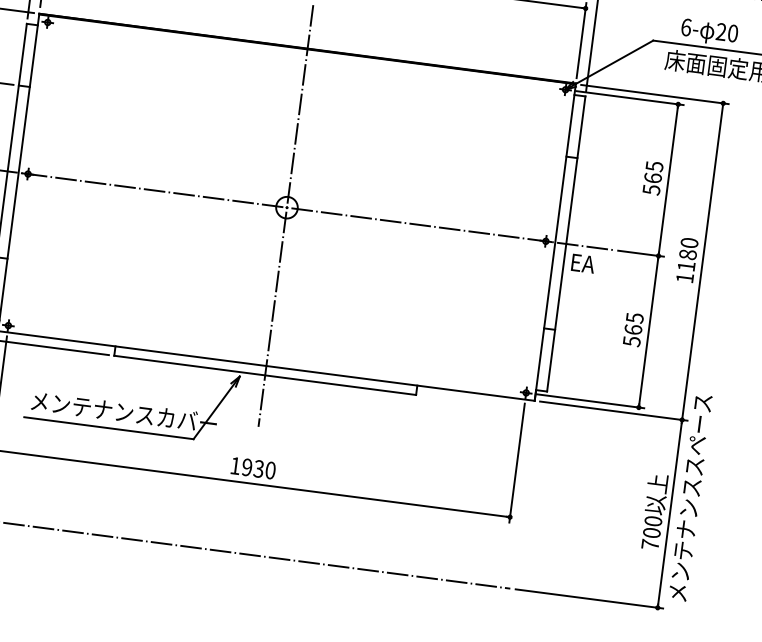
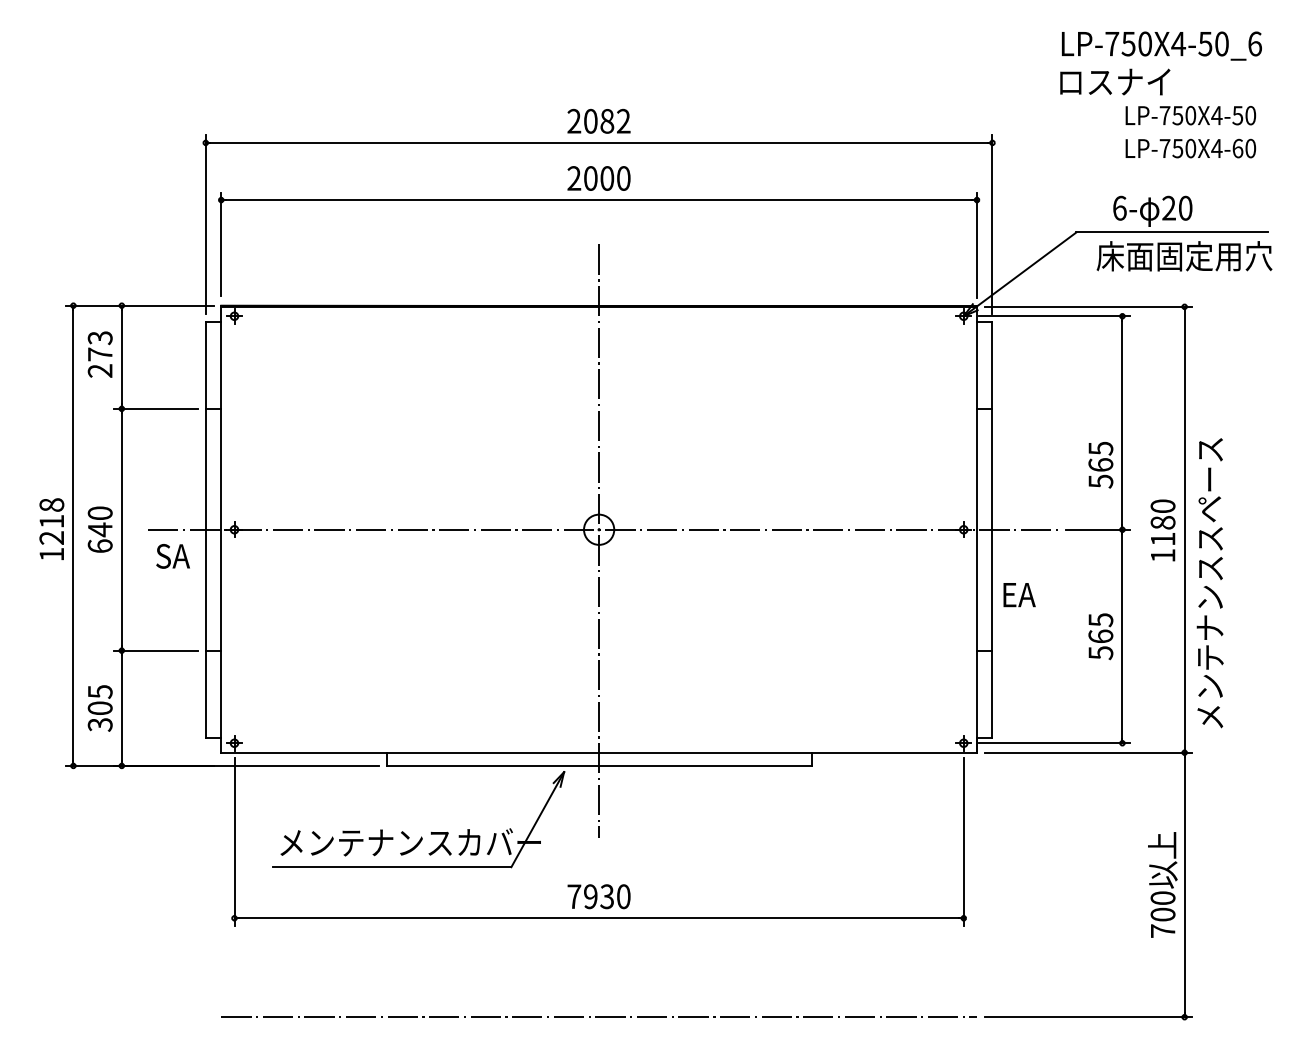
text: (652, 178) -> (1100, 465), moved
text: (583, 264) -> (1019, 595), moved
text: (235, 465) -> (574, 896), 1930 -> 7930
text: (689, 498) -> (1209, 583), moved

